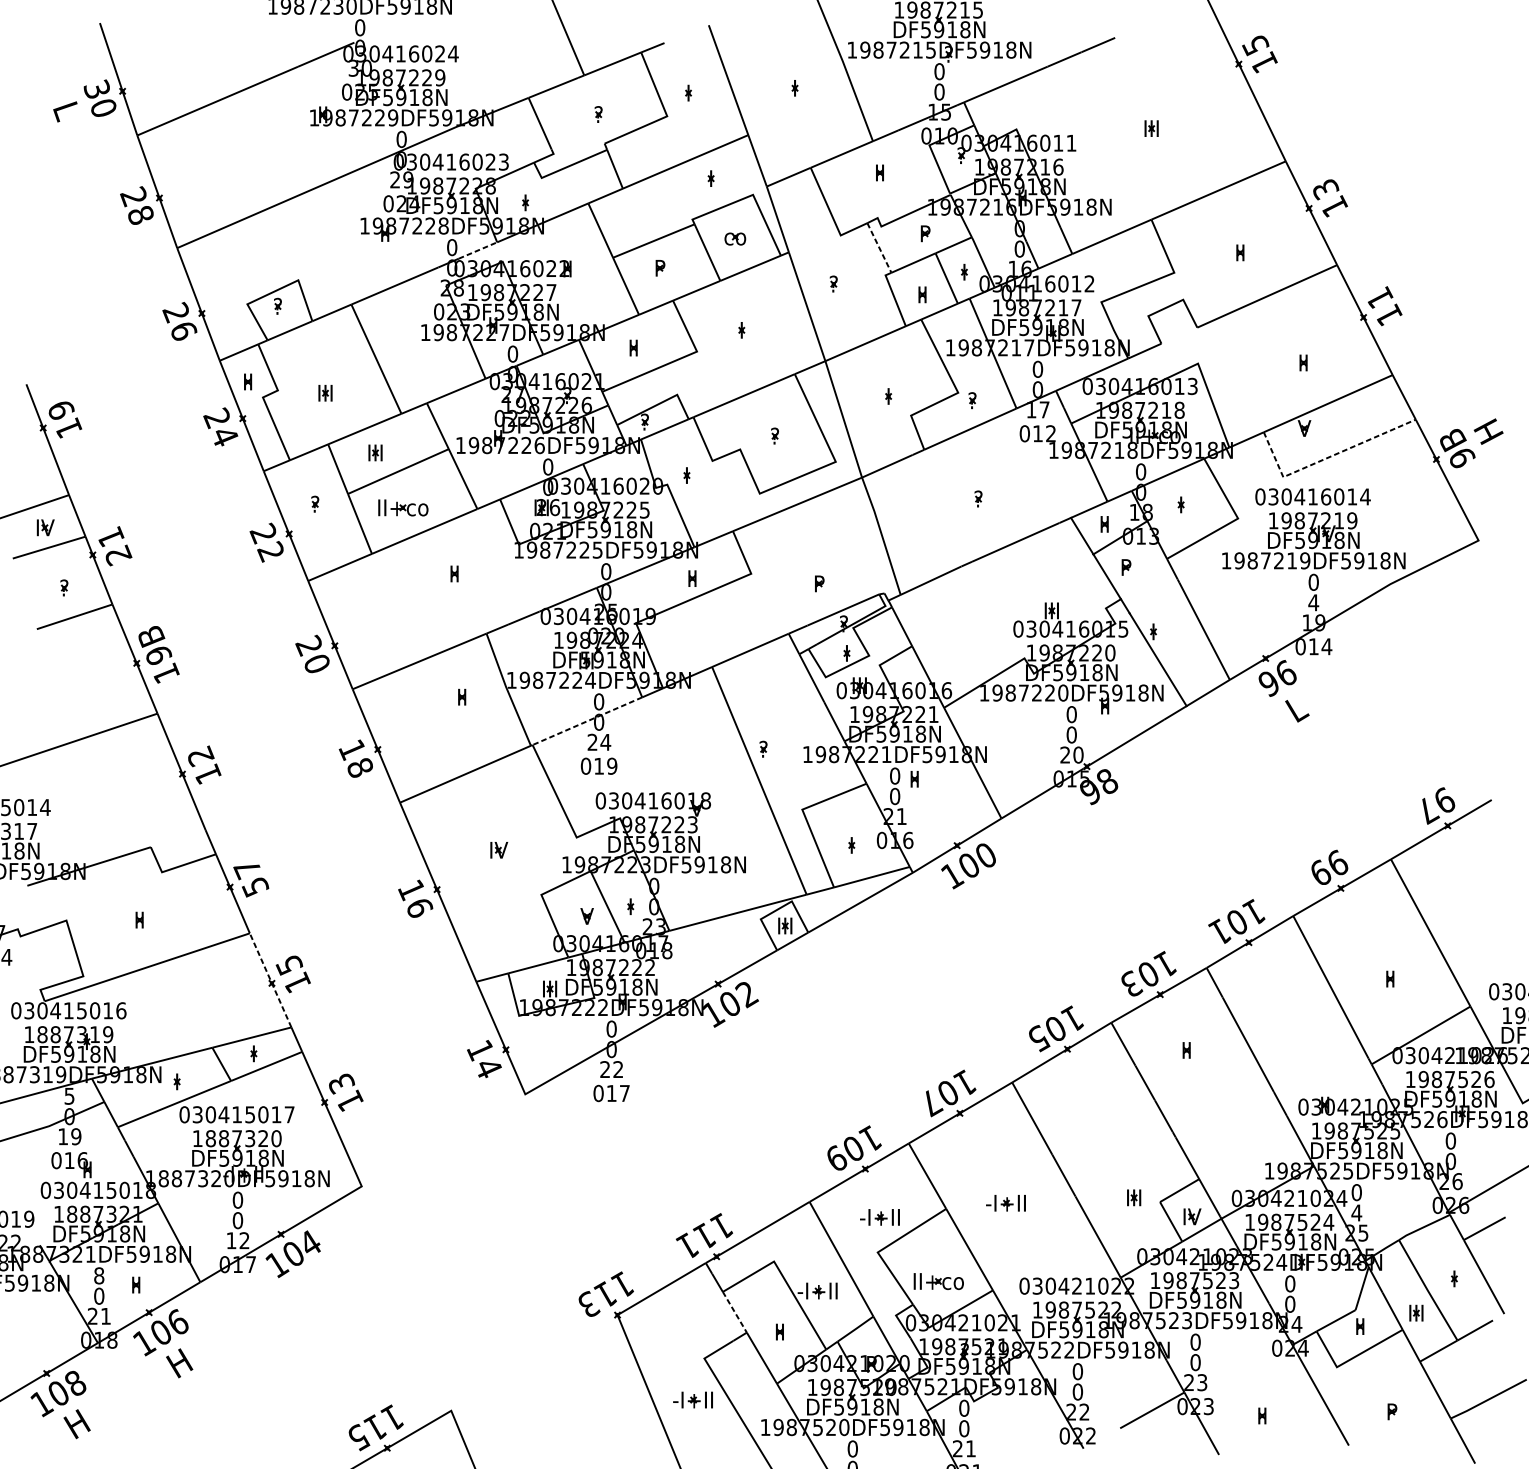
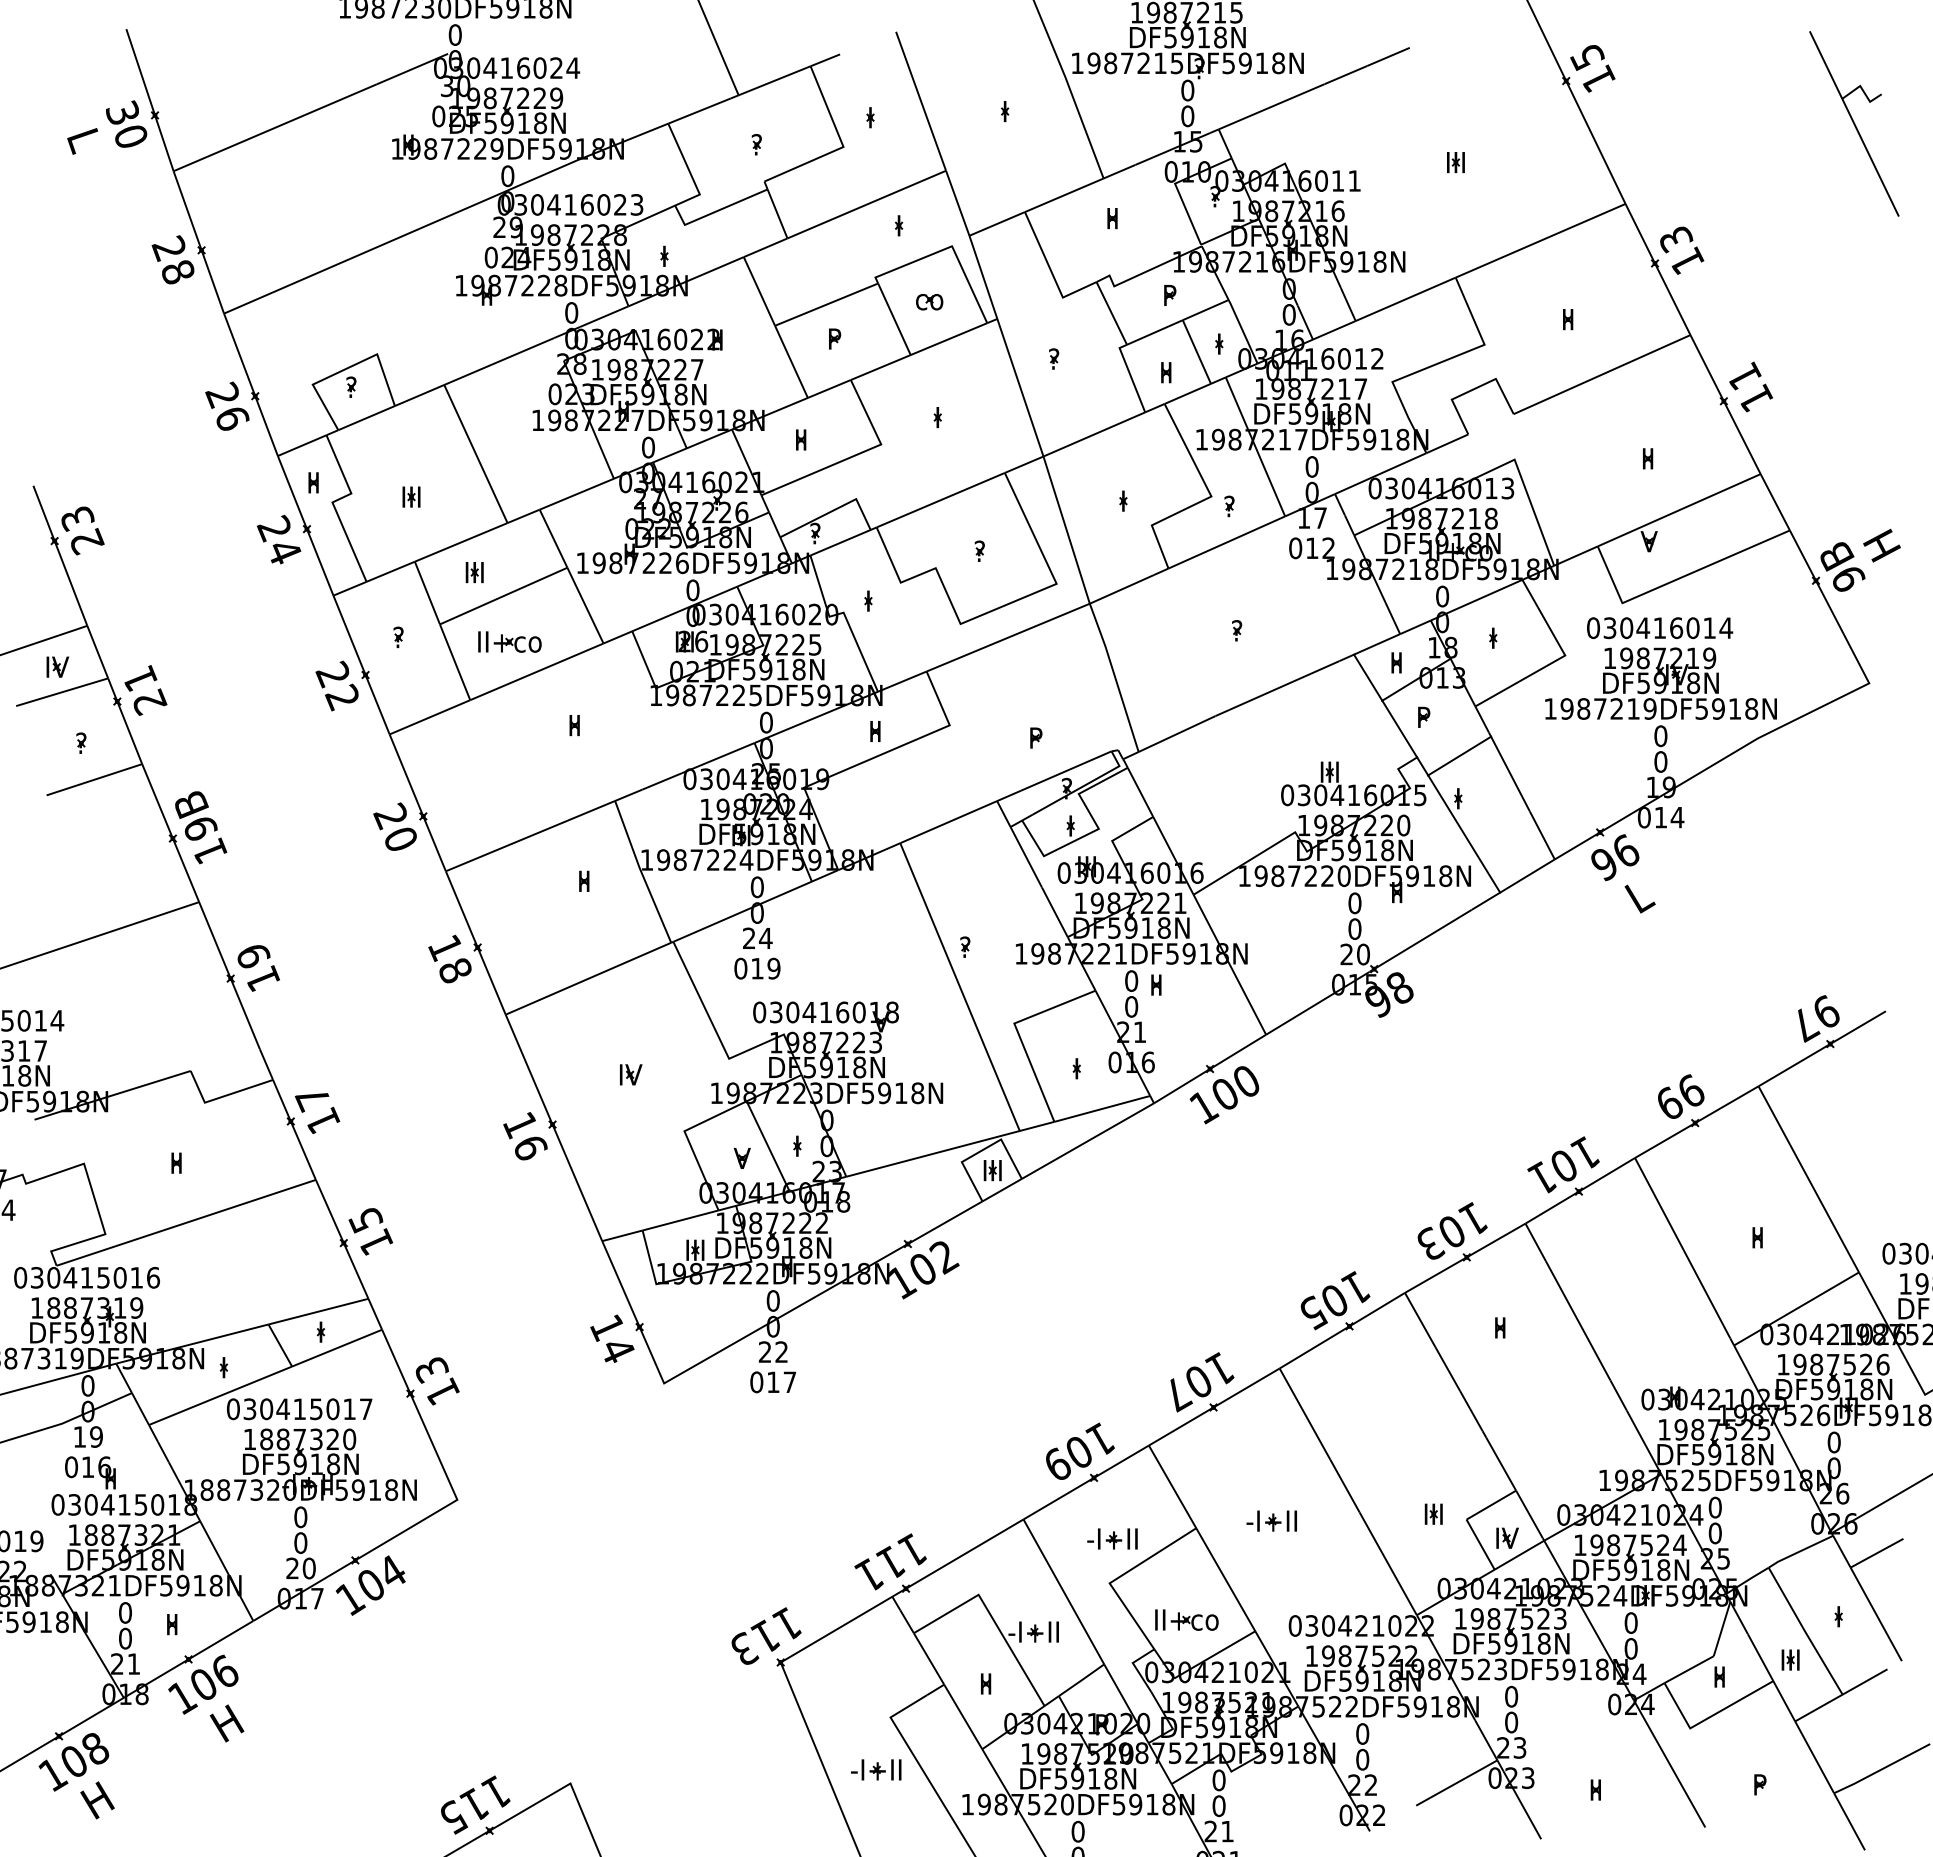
part: (1466, 97) -> (1854, 123), added
line: (879, 248) -> (1111, 313), dashed -> solid
line: (478, 250) -> (604, 316), dashed -> solid
text: (65, 419) -> (82, 530), 19 -> 23
line: (1326, 458) -> (1677, 579), dashed -> solid
line: (1154, 597) -> (1459, 755), added
text: (1313, 602) -> (1660, 761), 4 -> 0
line: (587, 721) -> (742, 911), dashed -> solid
text: (201, 755) -> (254, 955), 12 -> 19
text: (255, 886) -> (322, 1120), 57 -> 17
line: (270, 979) -> (341, 1238), dashed -> solid
text: (69, 1095) -> (87, 1385), 5 -> 0
text: (1356, 1213) -> (1715, 1533), 4 -> 0
text: (237, 1240) -> (300, 1568), 12 -> 20
text: (99, 1275) -> (125, 1612), 8 -> 0
line: (735, 1311) -> (929, 1658), dashed -> solid

